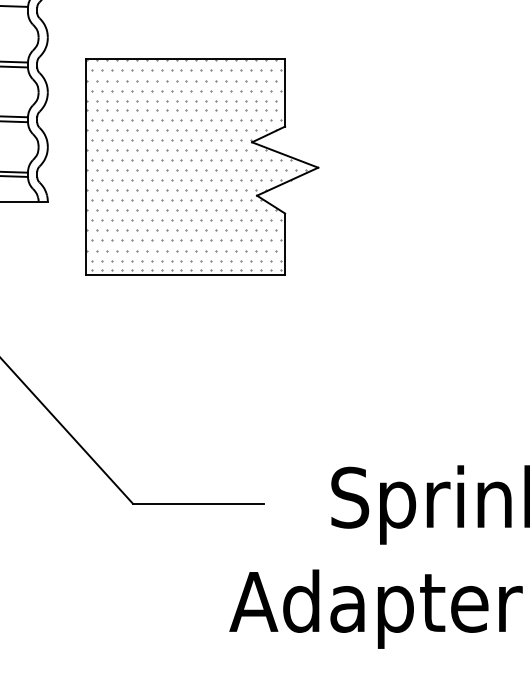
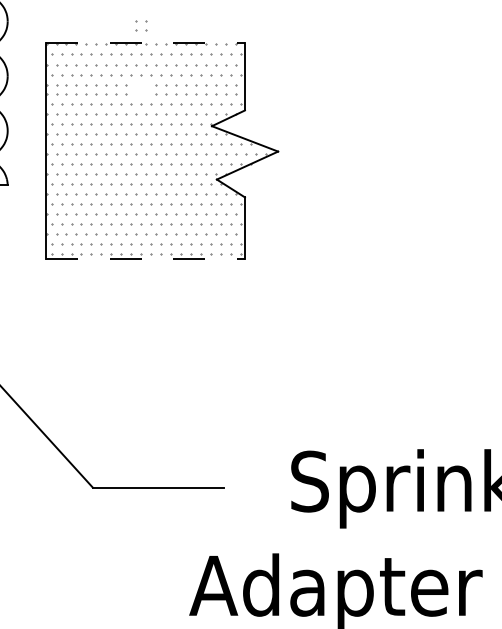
line: (185, 59) -> (145, 43), solid -> dashed
part: (181, 105) -> (141, 25), moved
line: (185, 275) -> (145, 259), solid -> dashed

